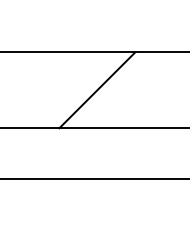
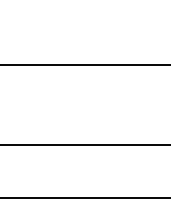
line: (97, 90) -> (94, 104), removed

